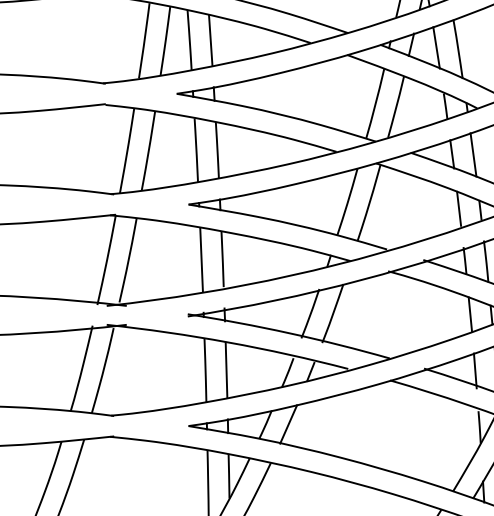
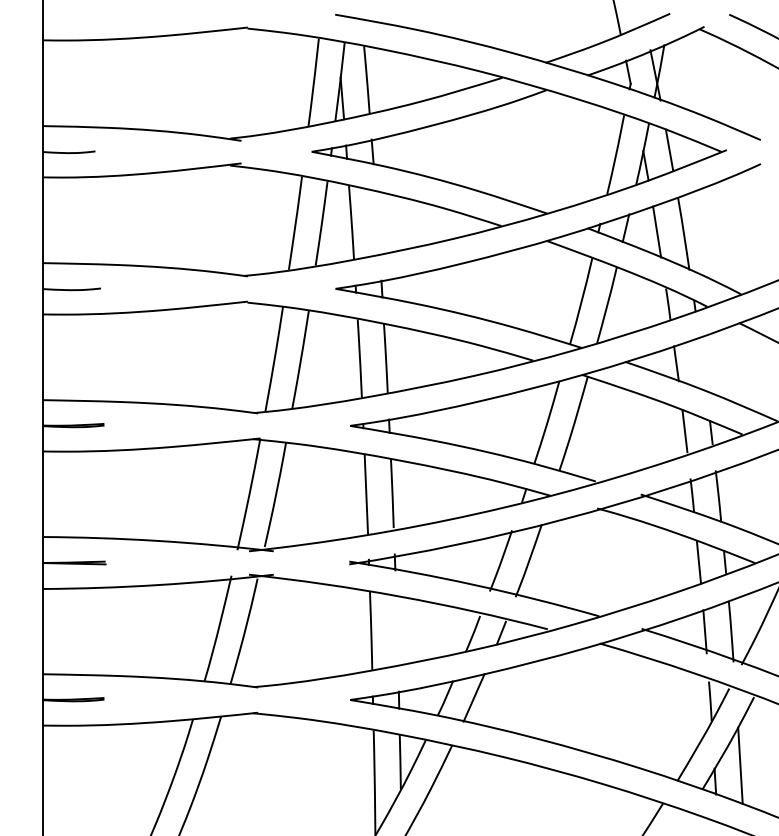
line: (210, 40) -> (377, 222), removed
line: (473, 154) -> (702, 364), removed
line: (226, 369) -> (397, 630), removed

